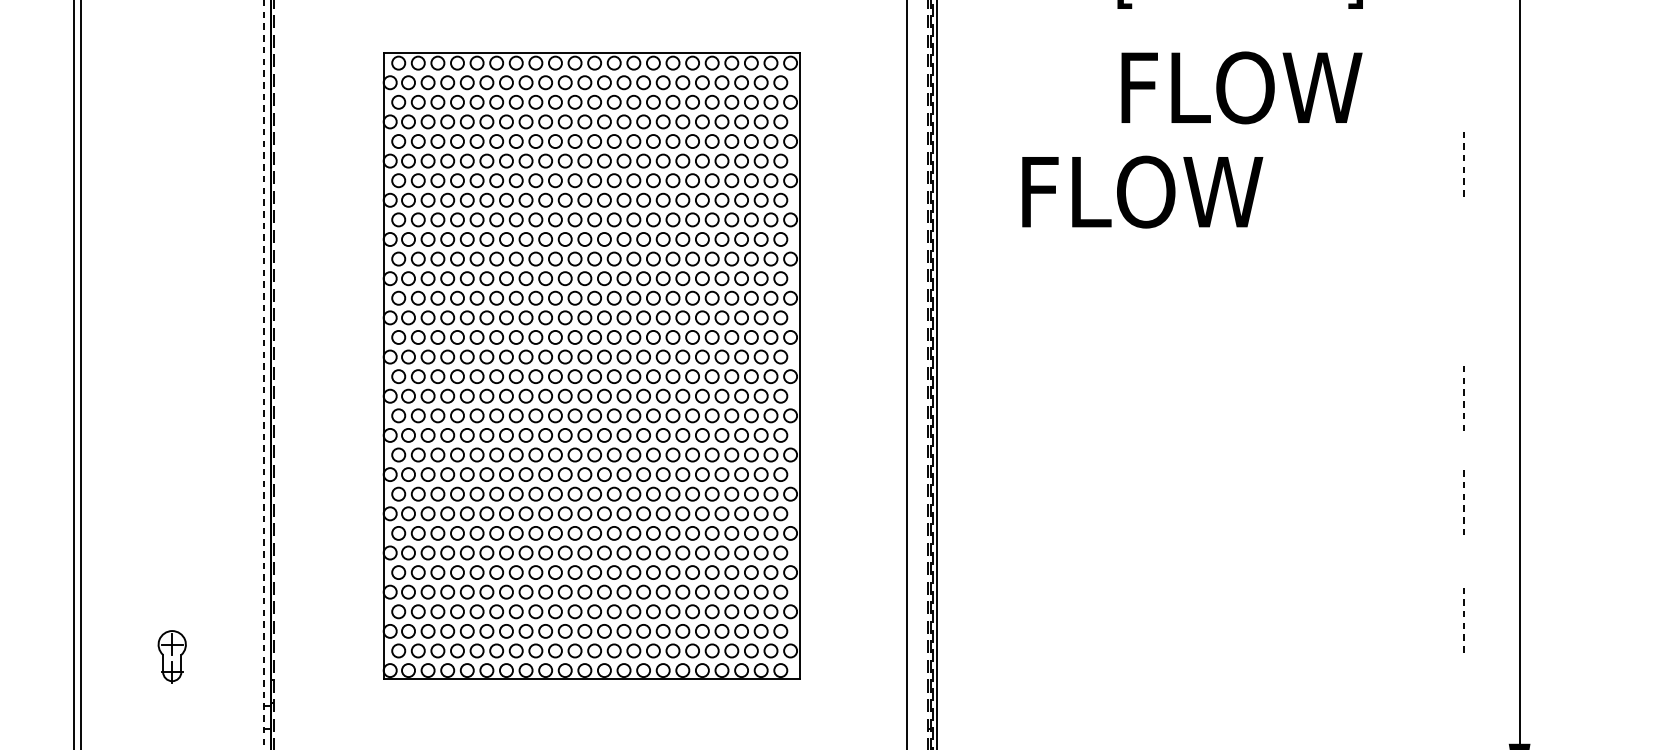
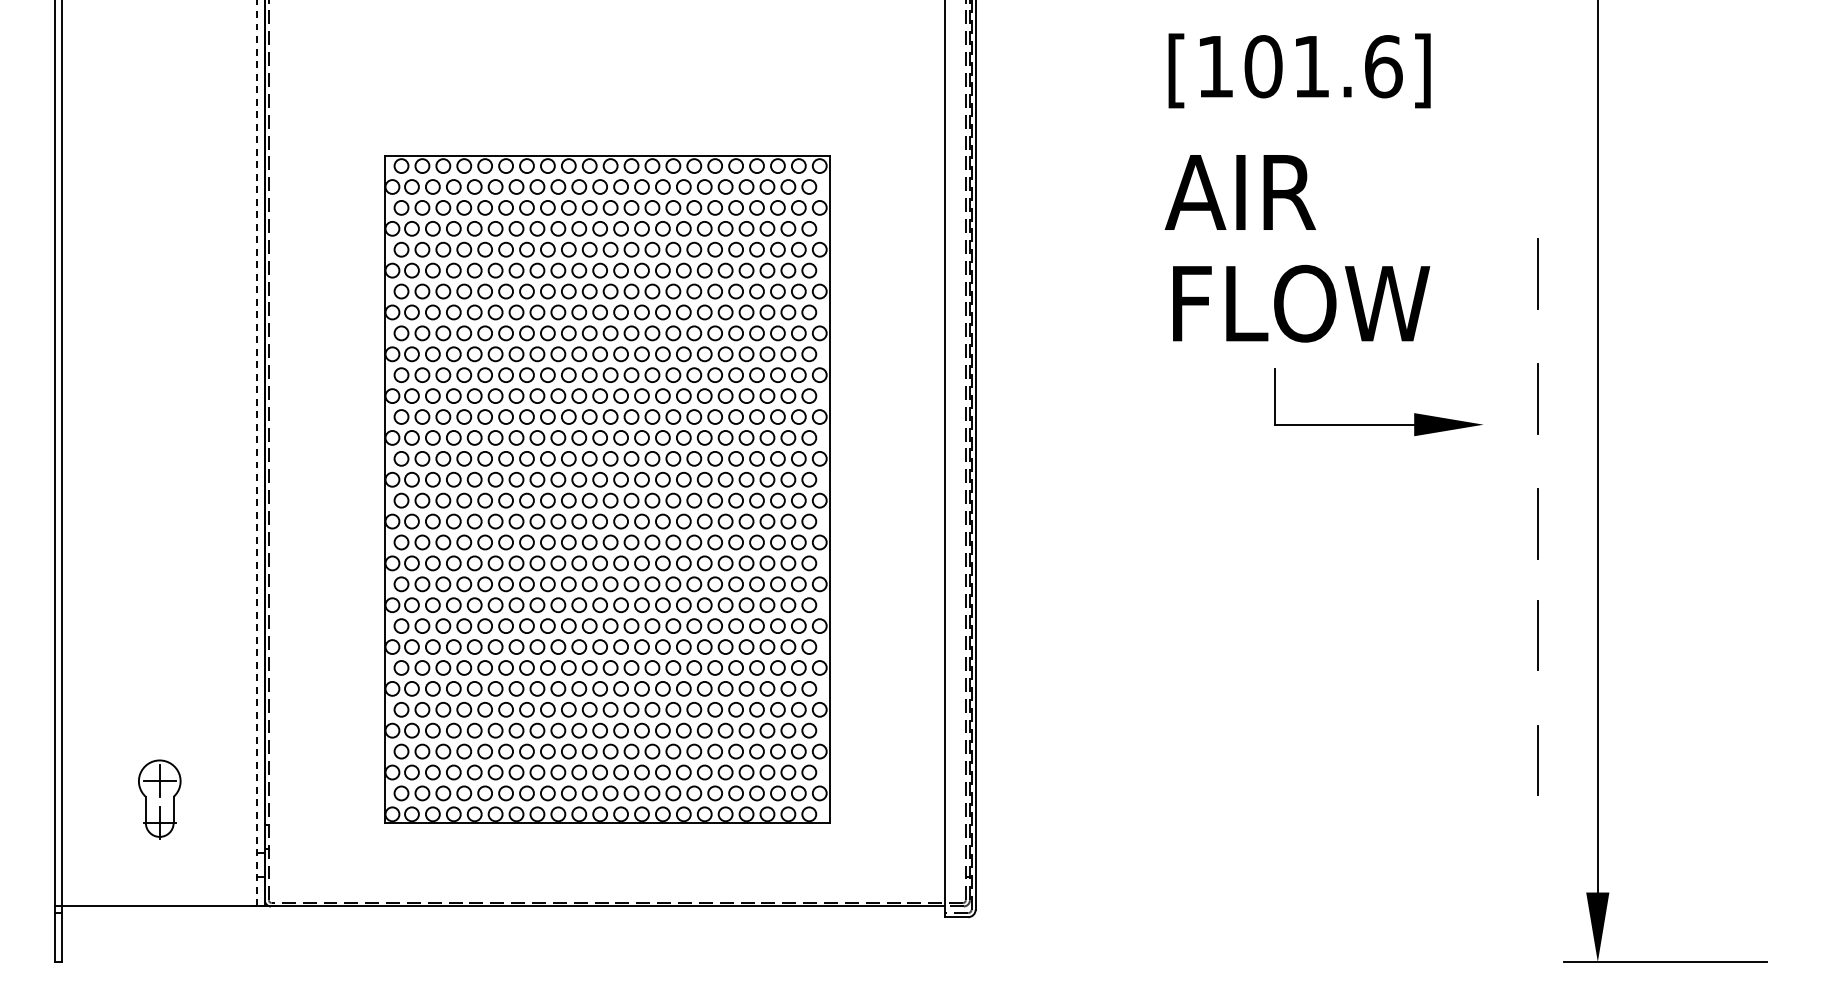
text: (1238, 87) -> (1297, 192), FLOW -> AIR
line: (1463, 163) -> (1537, 273), dashed -> solid
text: (1142, 191) -> (1301, 303), moved
line: (1463, 280) -> (1537, 398), added
part: (1314, 305) -> (1378, 424), added
line: (1463, 398) -> (1537, 524), dashed -> solid
line: (1463, 502) -> (1537, 635), dashed -> solid
line: (1463, 620) -> (1537, 760), dashed -> solid
part: (171, 656) -> (159, 799), size x1.43

